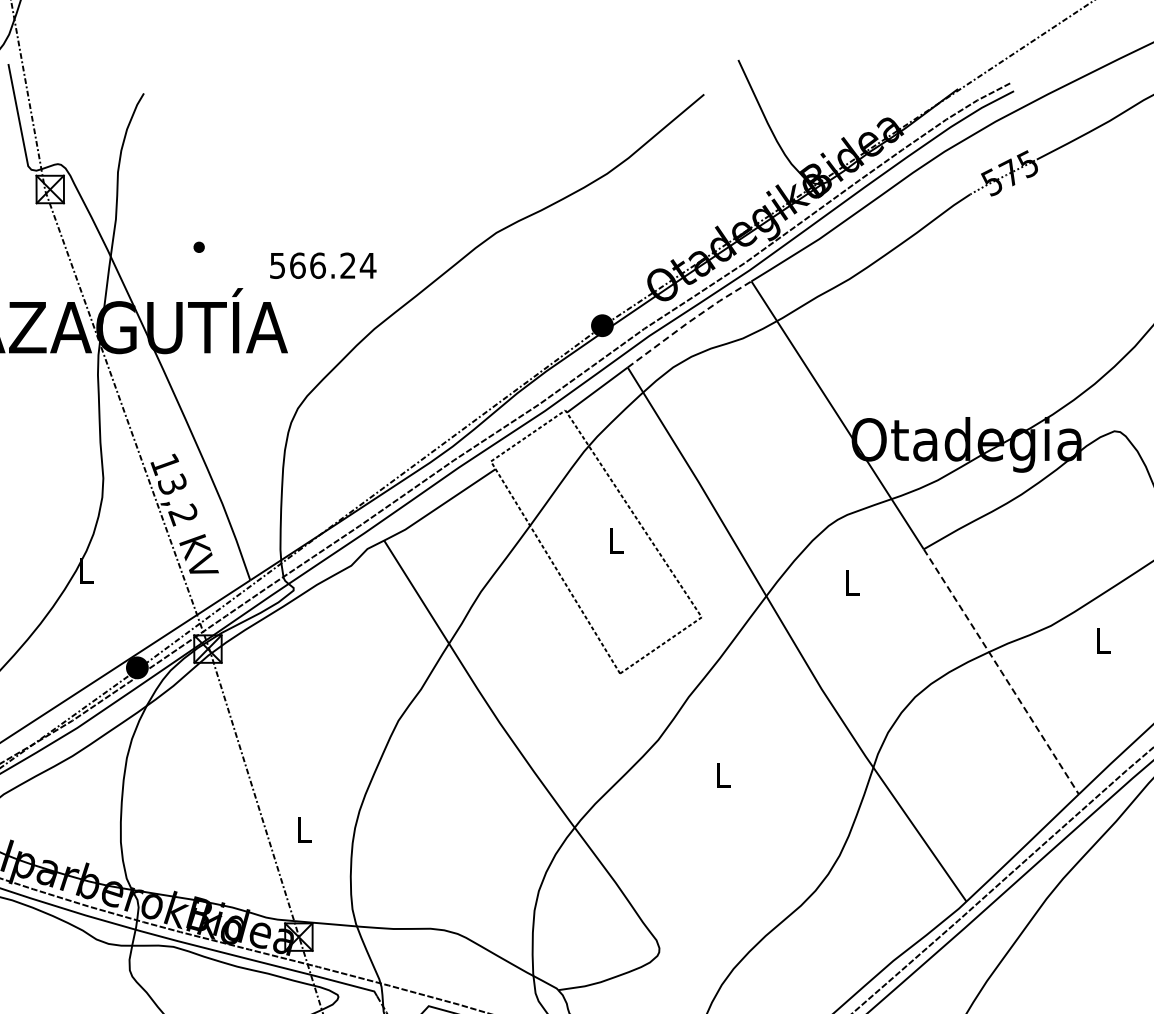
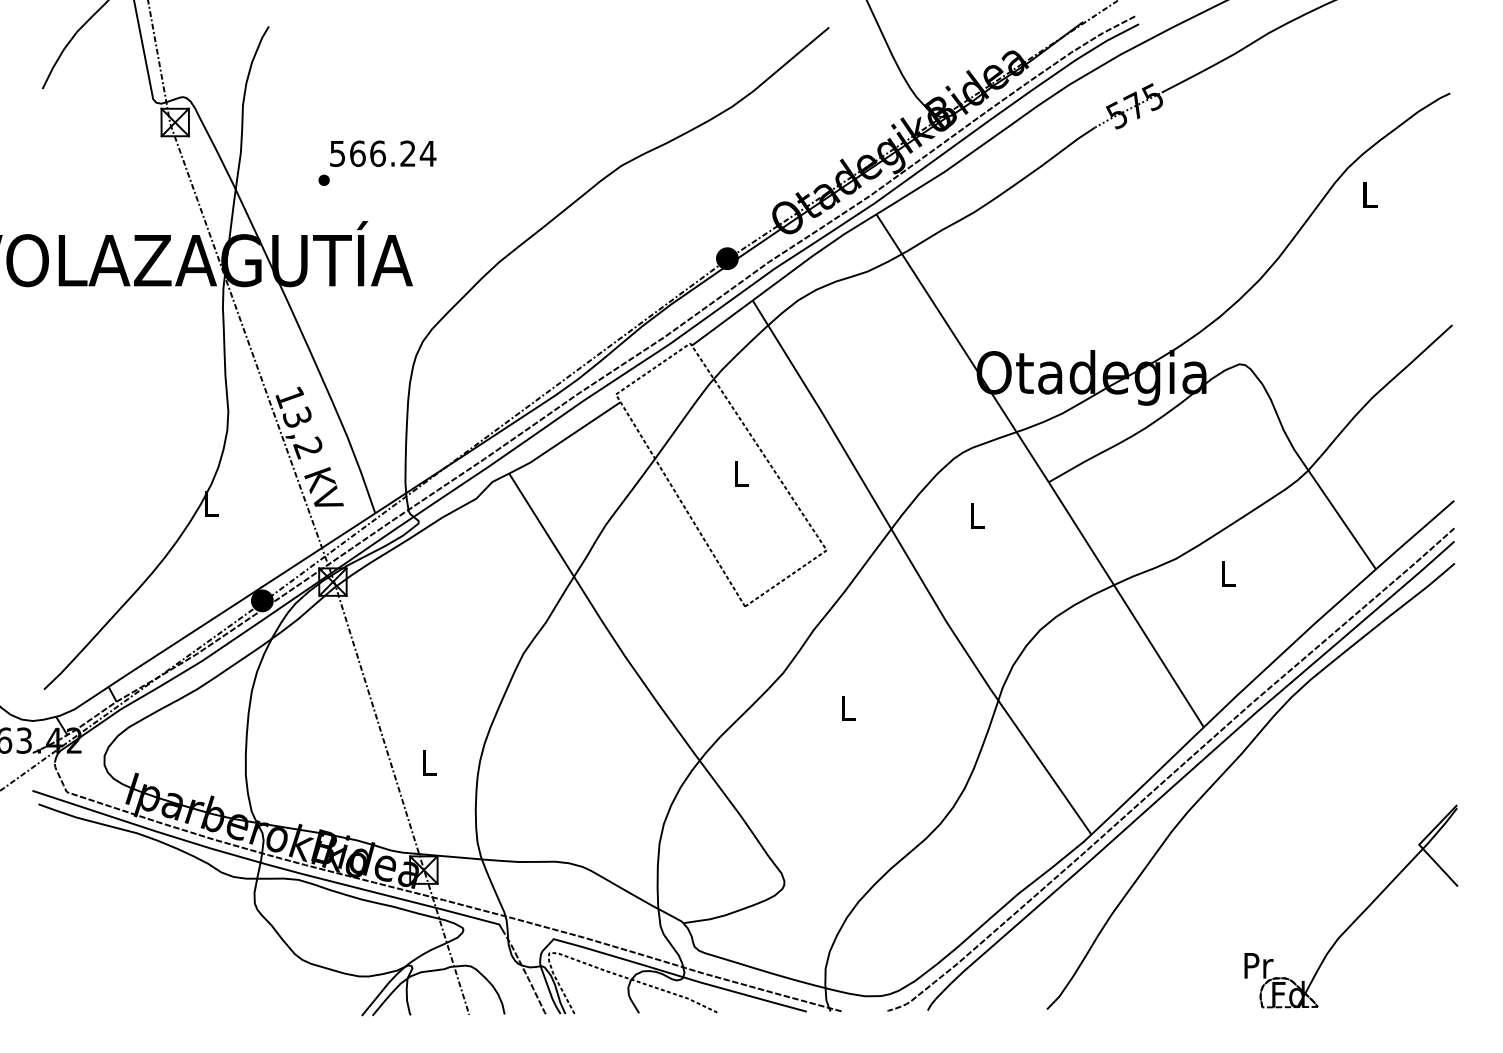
text: (323, 265) -> (383, 153), moved
line: (688, 322) -> (813, 255), dashed -> solid
line: (1001, 671) -> (1126, 604), dashed -> solid

